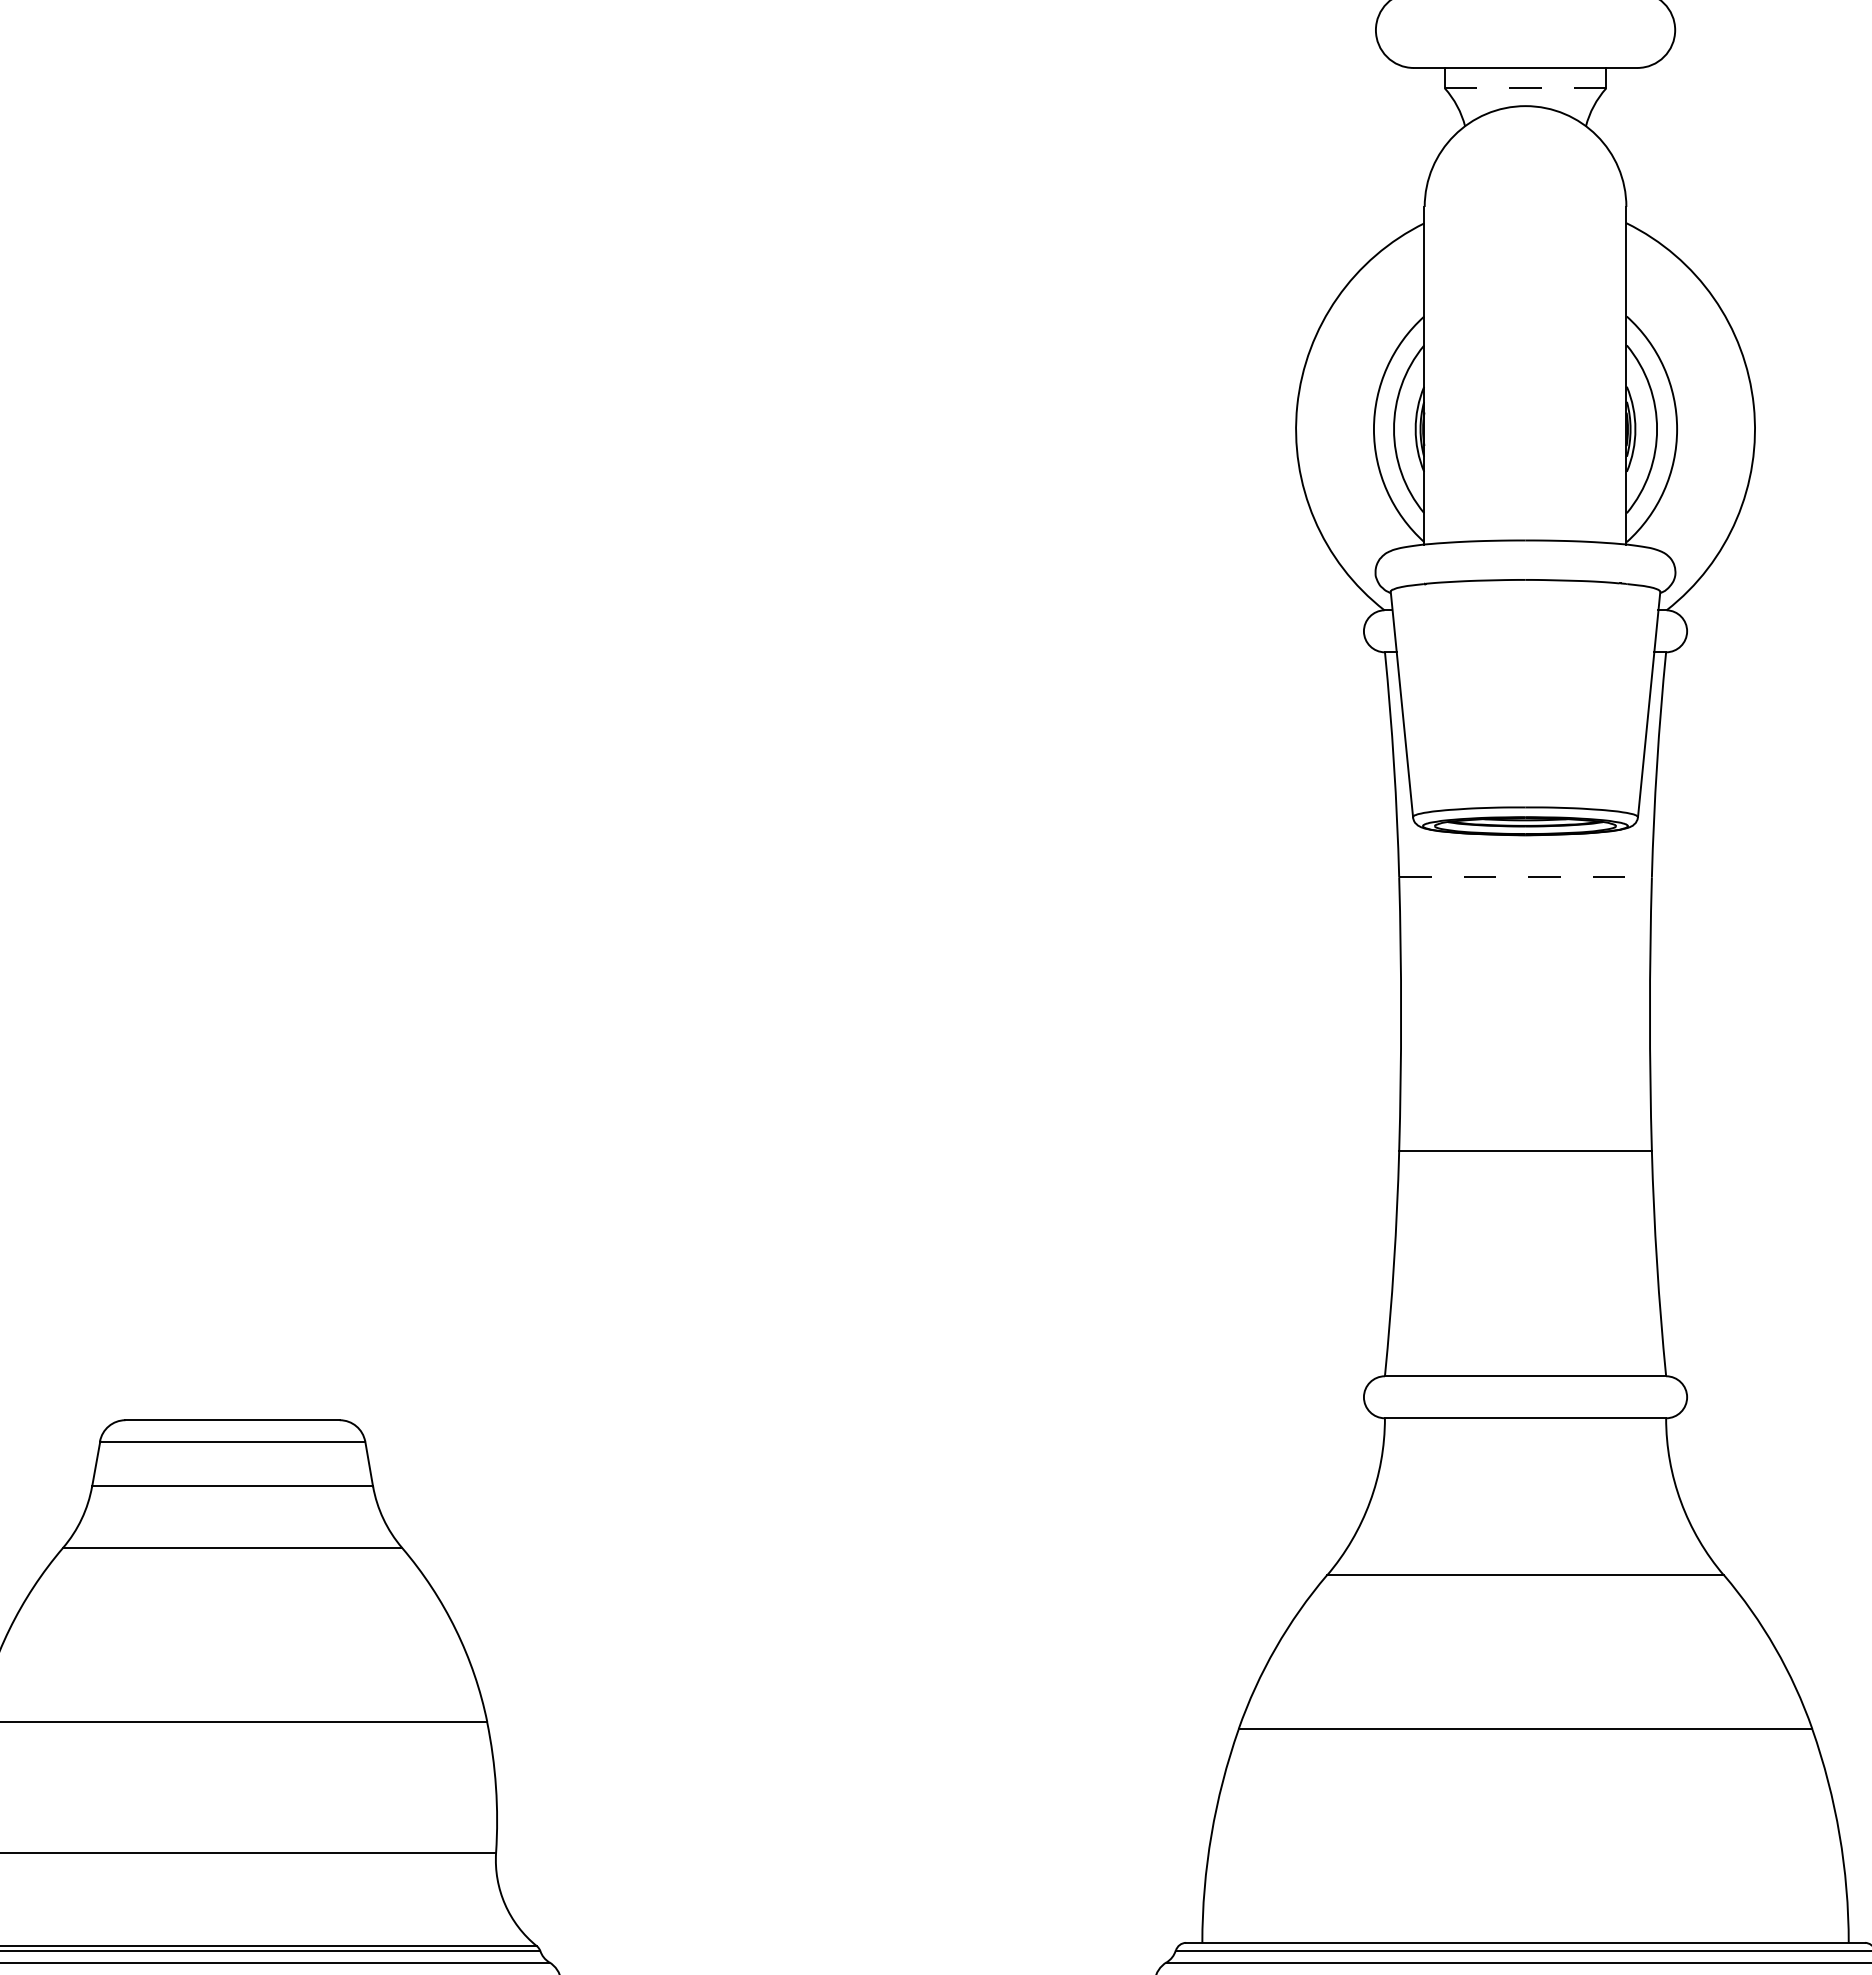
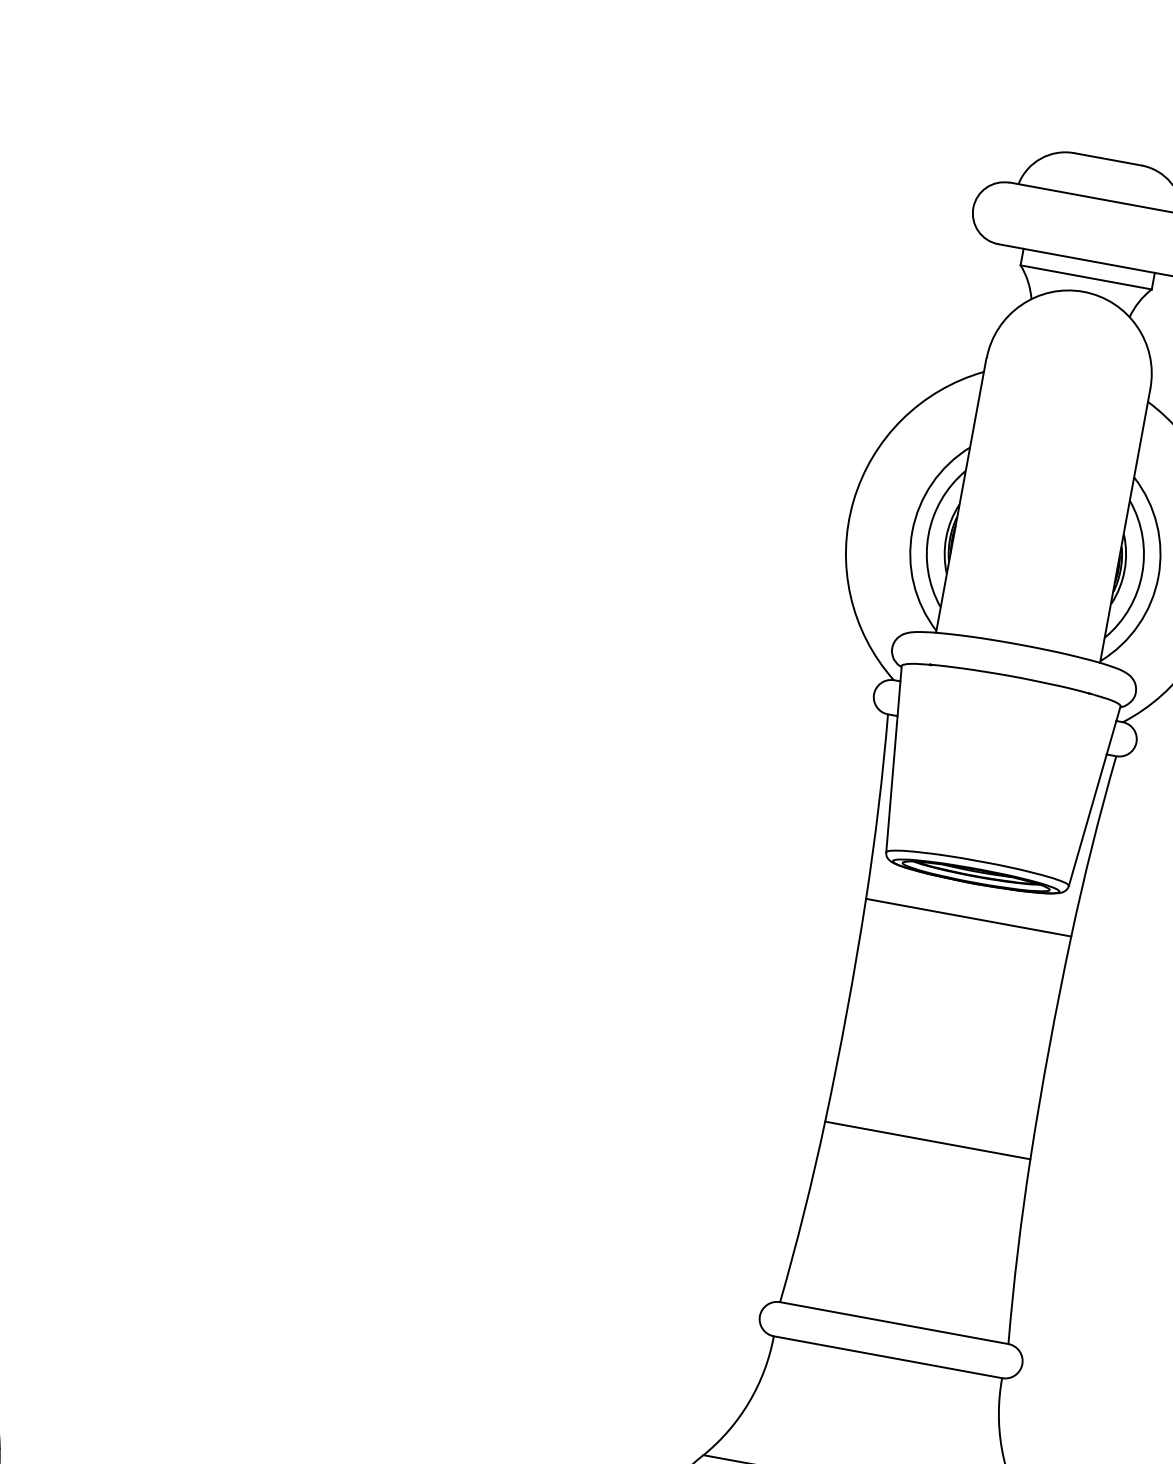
line: (1525, 88) -> (1086, 277), dashed -> solid
line: (1526, 876) -> (969, 917), dashed -> solid

